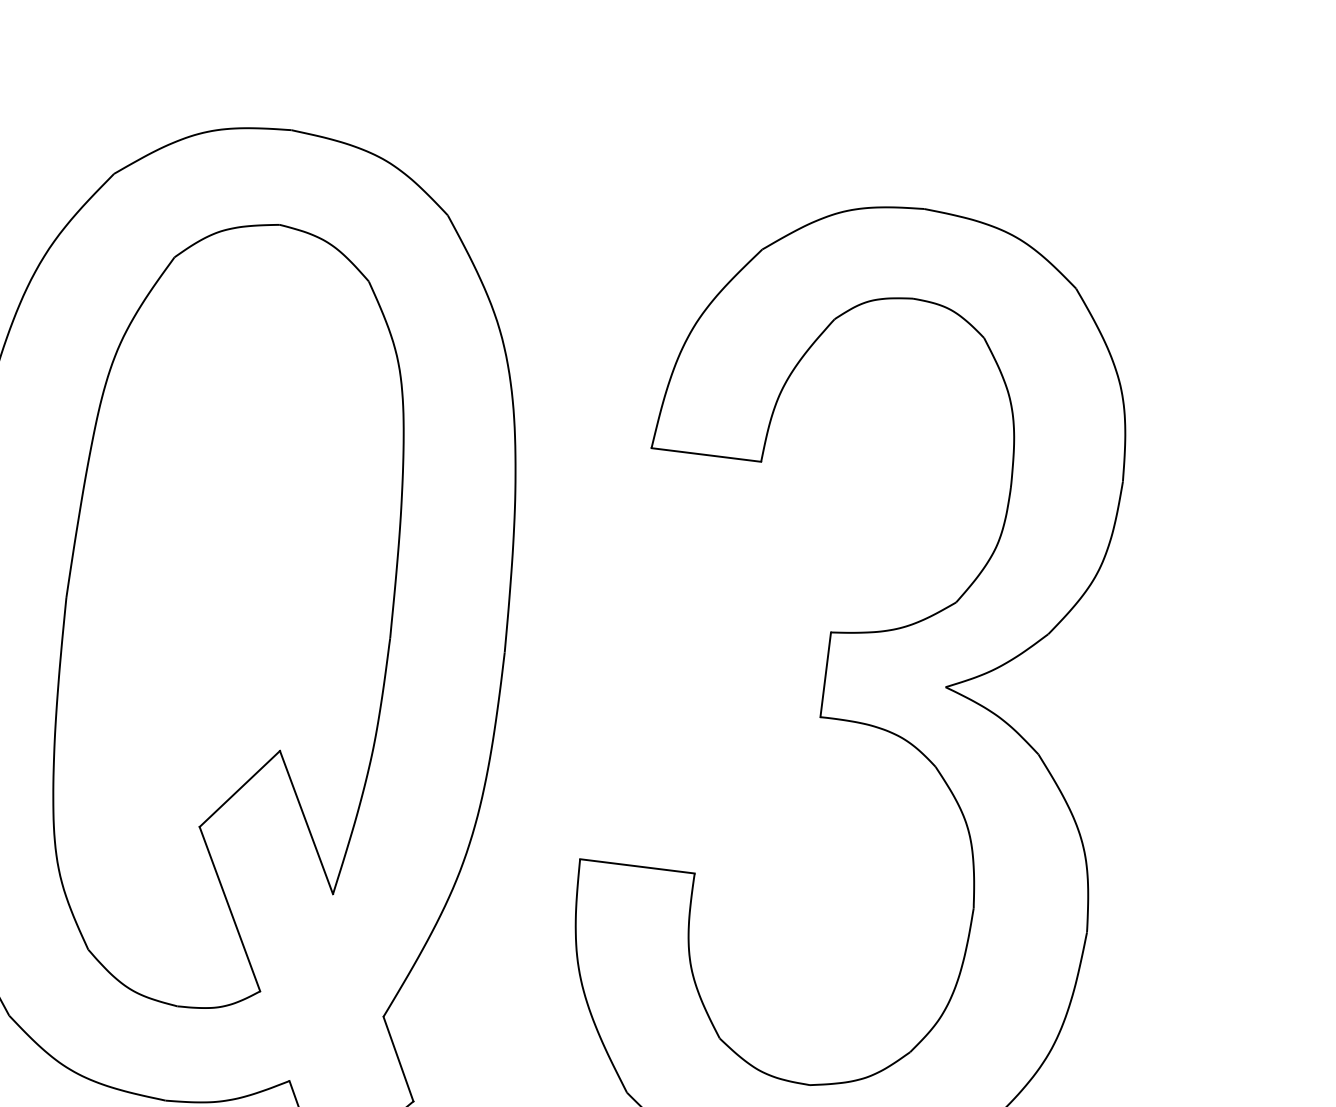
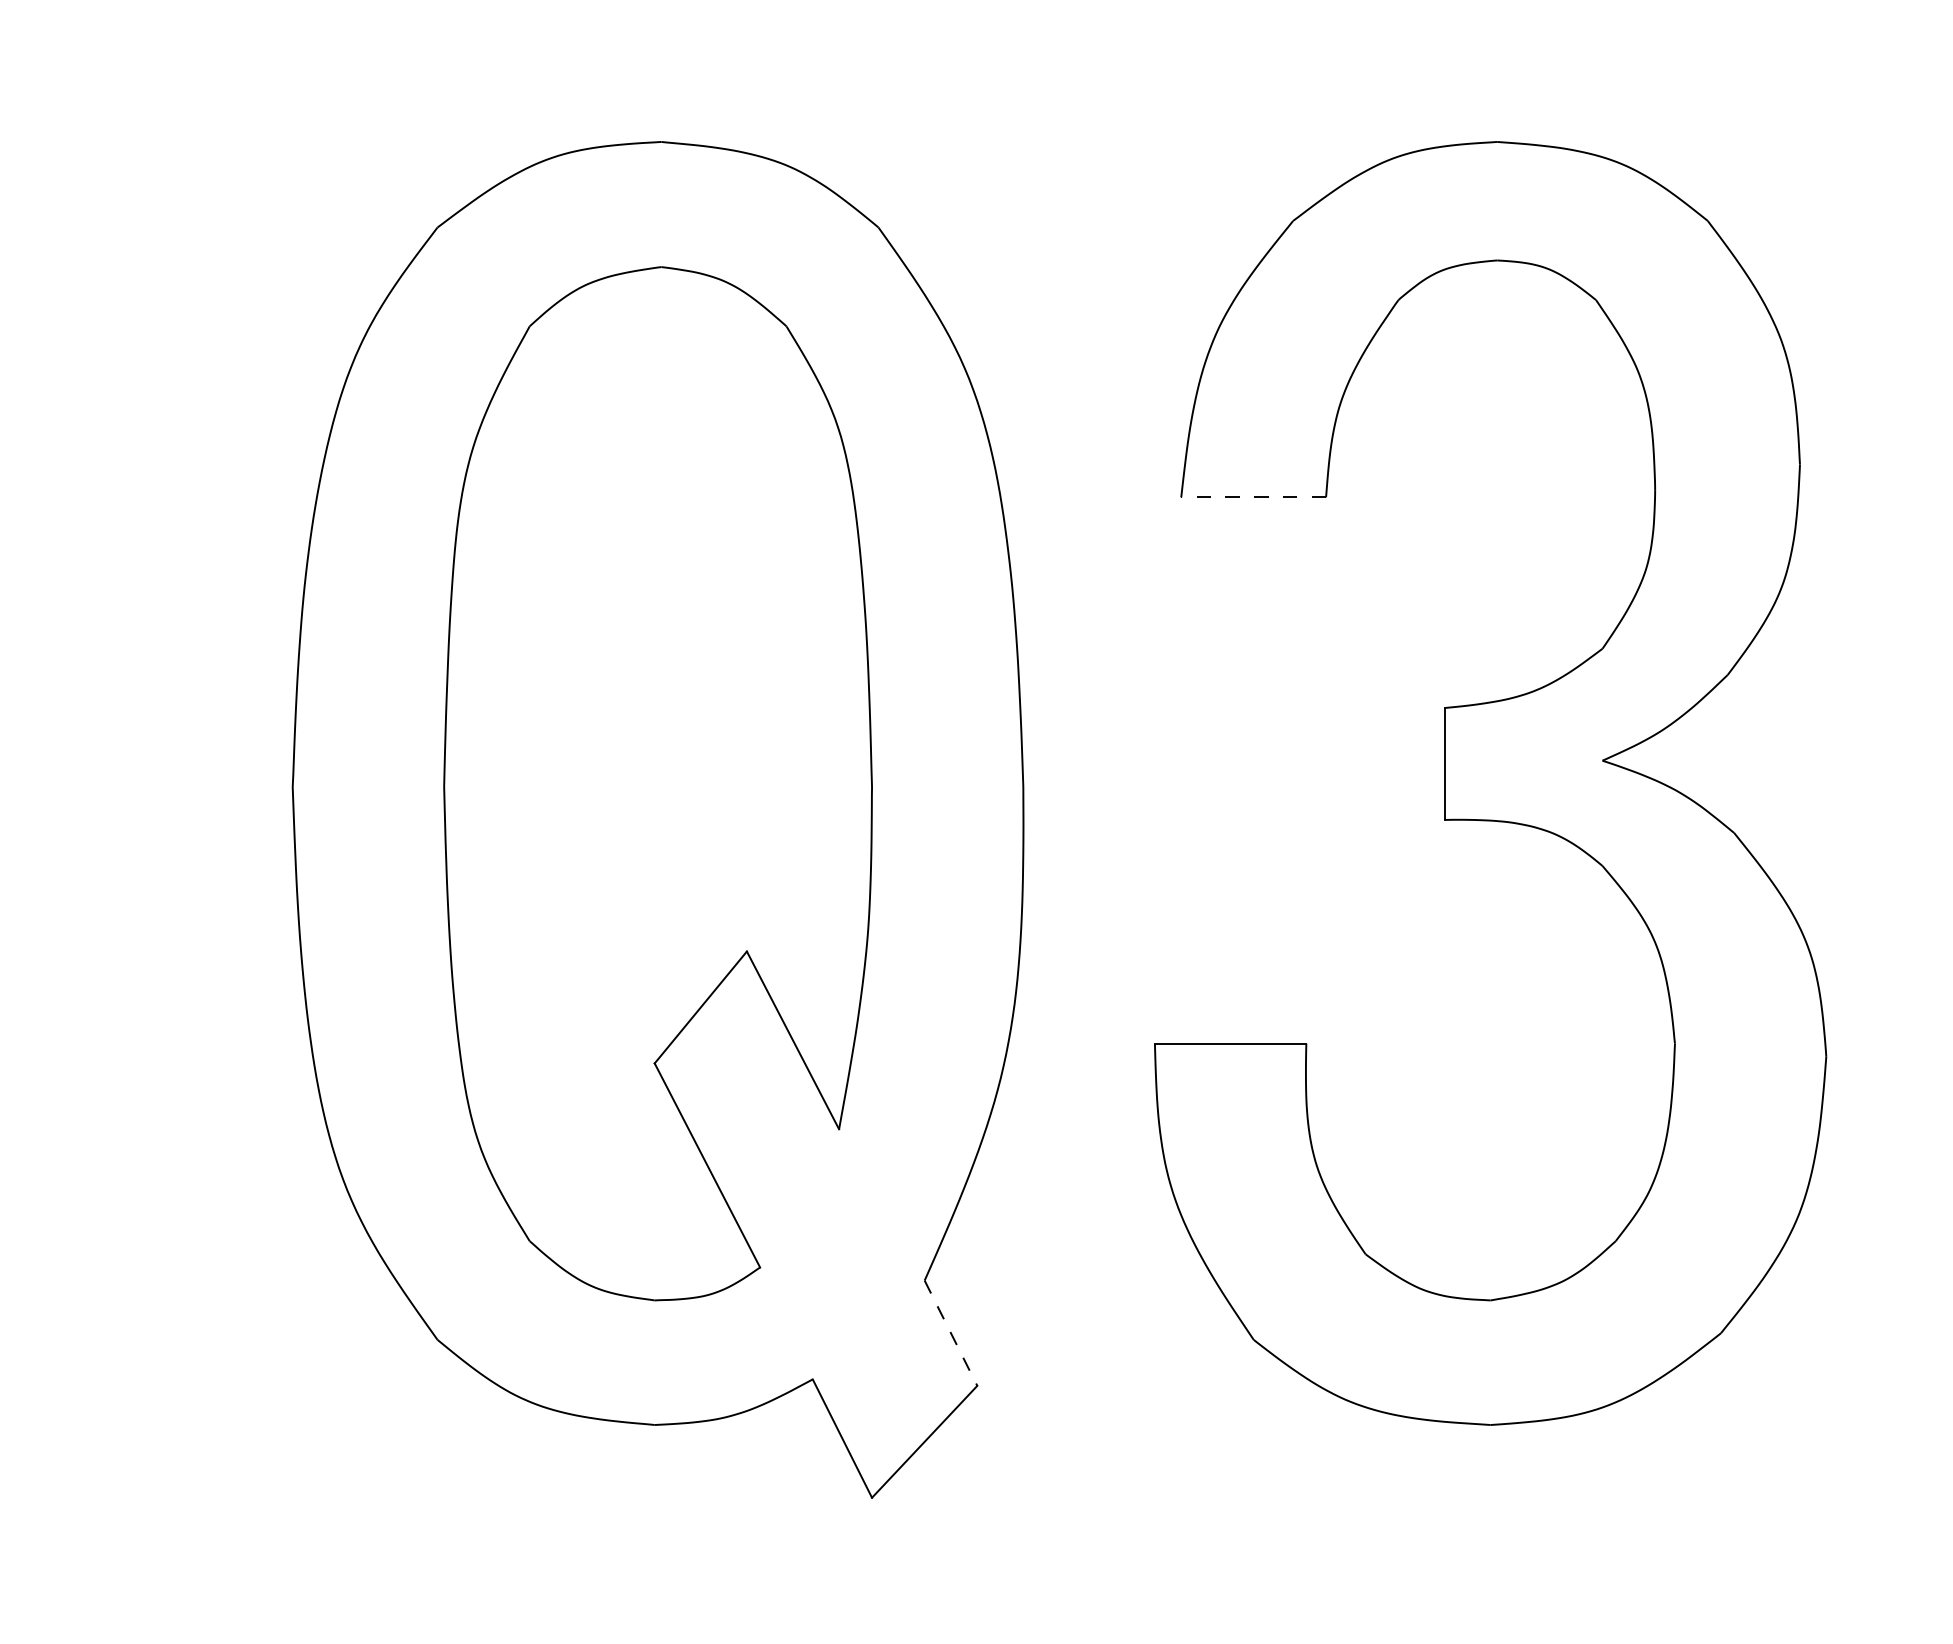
line: (706, 455) -> (1253, 497), solid -> dashed
line: (398, 1059) -> (950, 1333), solid -> dashed

